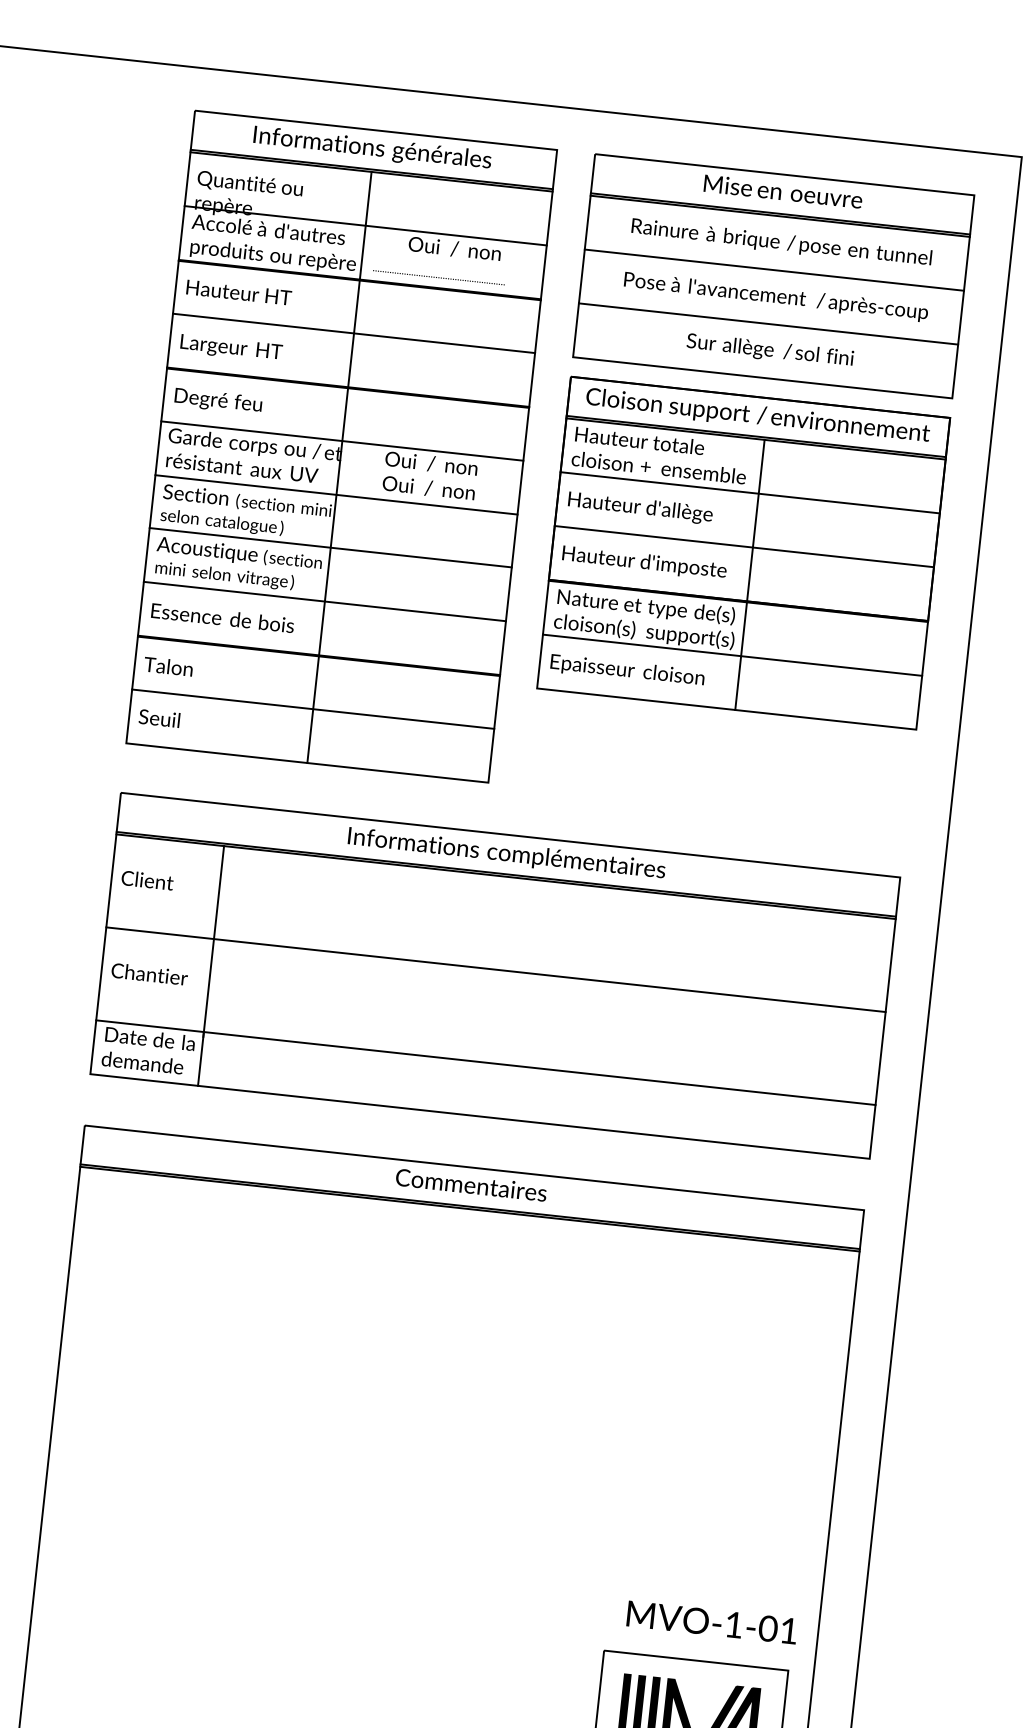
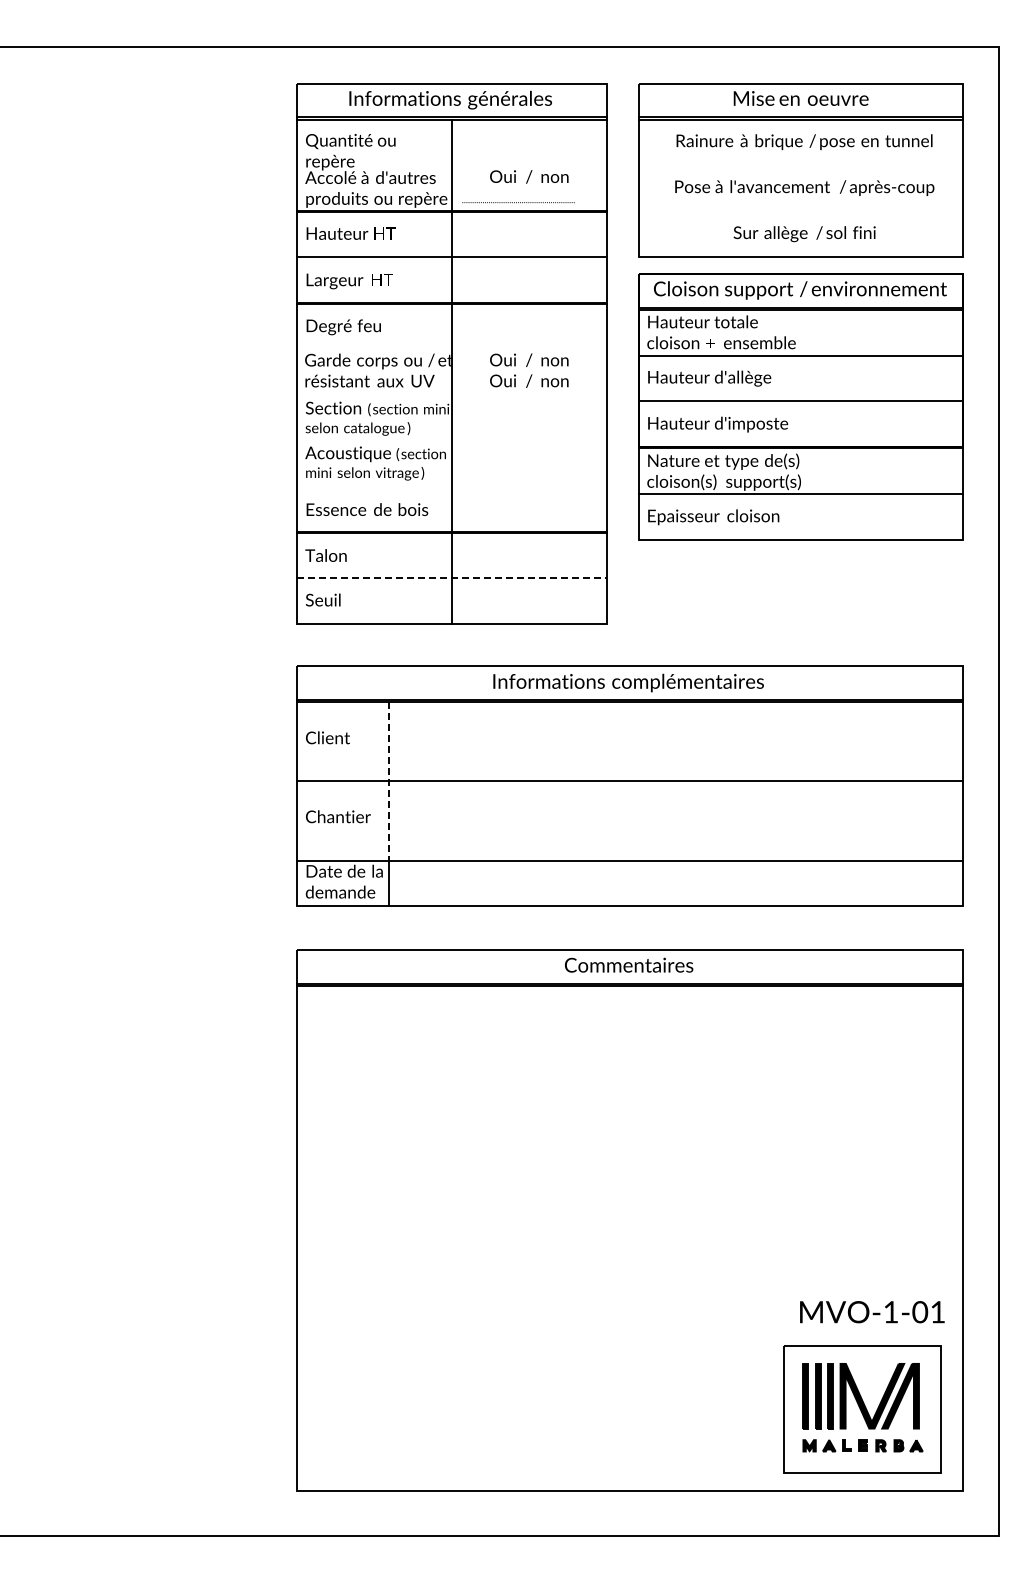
line: (365, 225) -> (451, 165), removed
line: (773, 270) -> (800, 165), removed
line: (768, 323) -> (800, 211), removed
line: (341, 441) -> (451, 349), removed
line: (335, 495) -> (451, 395), removed
line: (330, 547) -> (451, 440), removed
line: (750, 574) -> (808, 424), removed
line: (324, 601) -> (451, 486), removed
line: (313, 709) -> (452, 578), solid -> dashed
line: (213, 941) -> (389, 783), solid -> dashed

